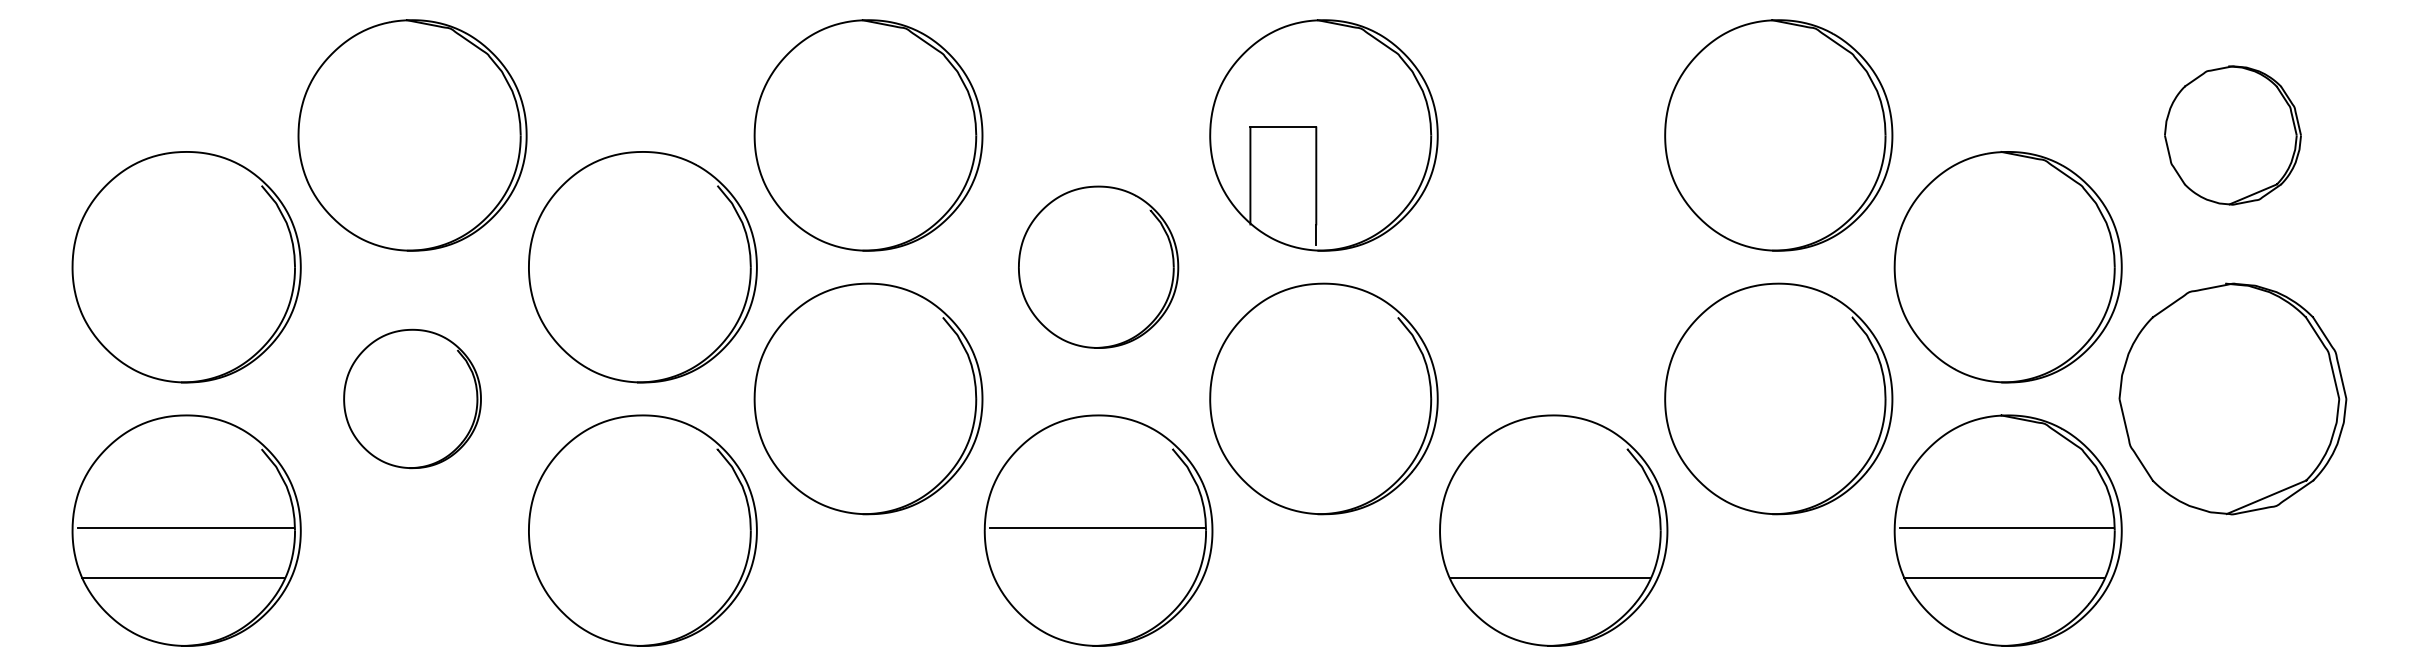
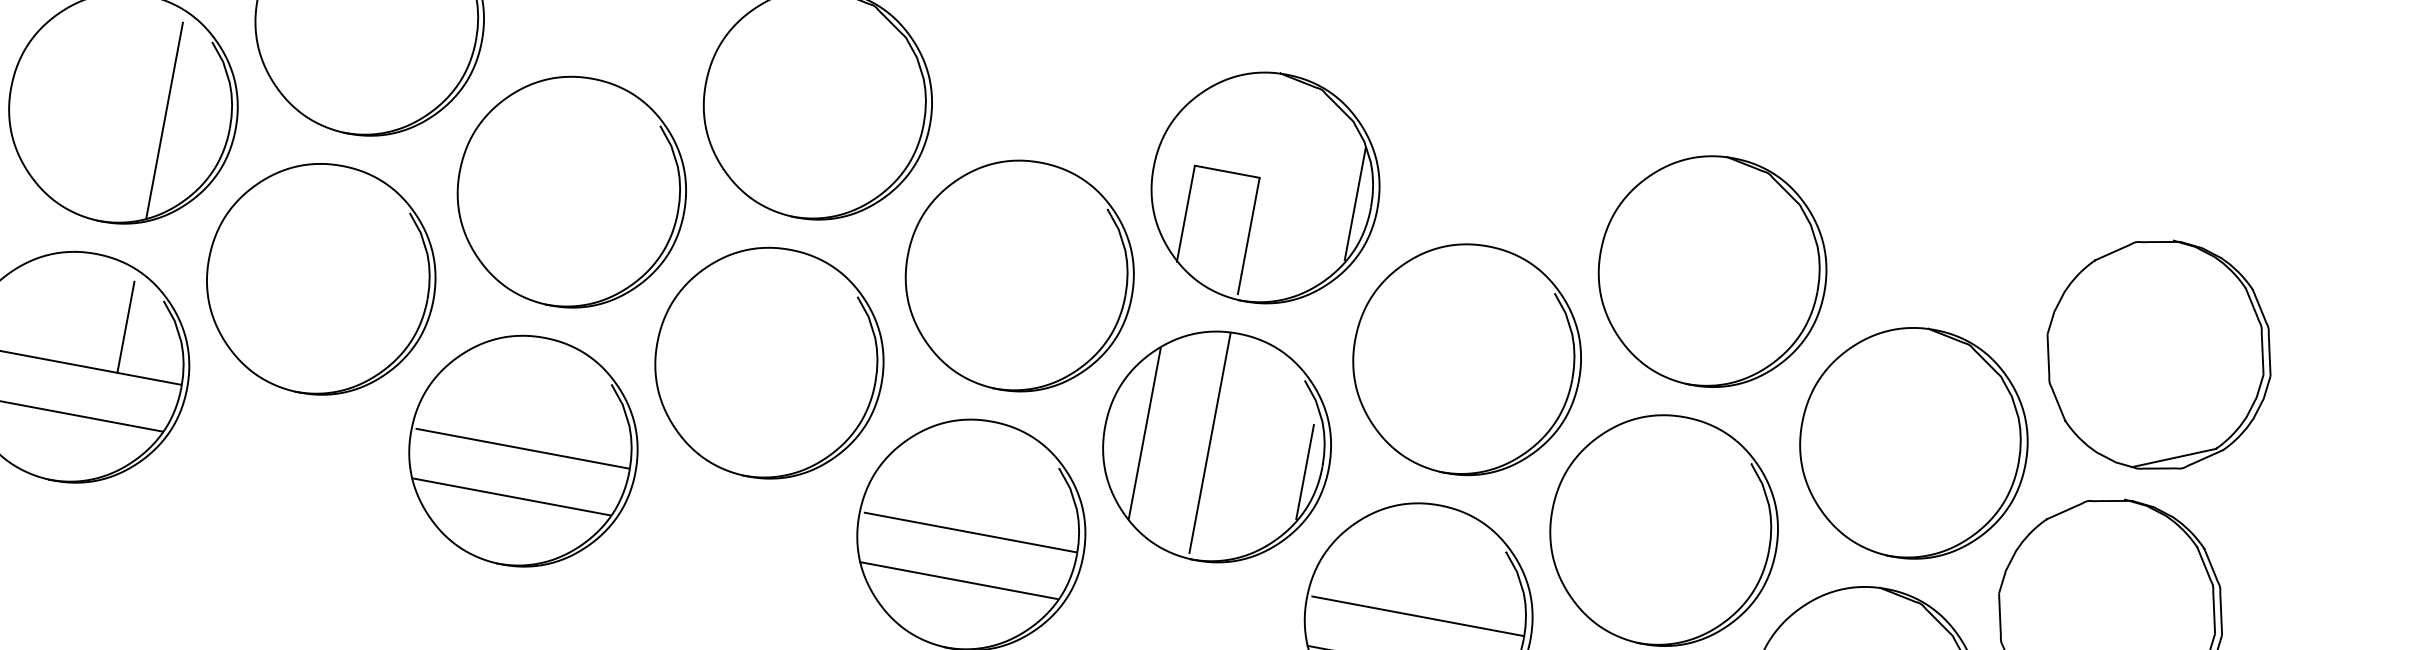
line: (1415, 134) -> (1355, 203), added
part: (2232, 135) -> (2158, 355), size x1.67
part: (1098, 267) -> (1019, 276), size x1.43
part: (1553, 267) -> (1466, 359), added
line: (229, 271) -> (164, 120), added
line: (1316, 396) -> (1210, 443), added
part: (412, 398) -> (321, 278), size x1.67
line: (1250, 398) -> (1144, 433), added
line: (1415, 407) -> (1305, 472), added
line: (229, 481) -> (126, 326), added
line: (641, 528) -> (522, 448), added
line: (1552, 528) -> (1417, 616), added
line: (638, 577) -> (510, 496), added
line: (1094, 577) -> (958, 580), added

